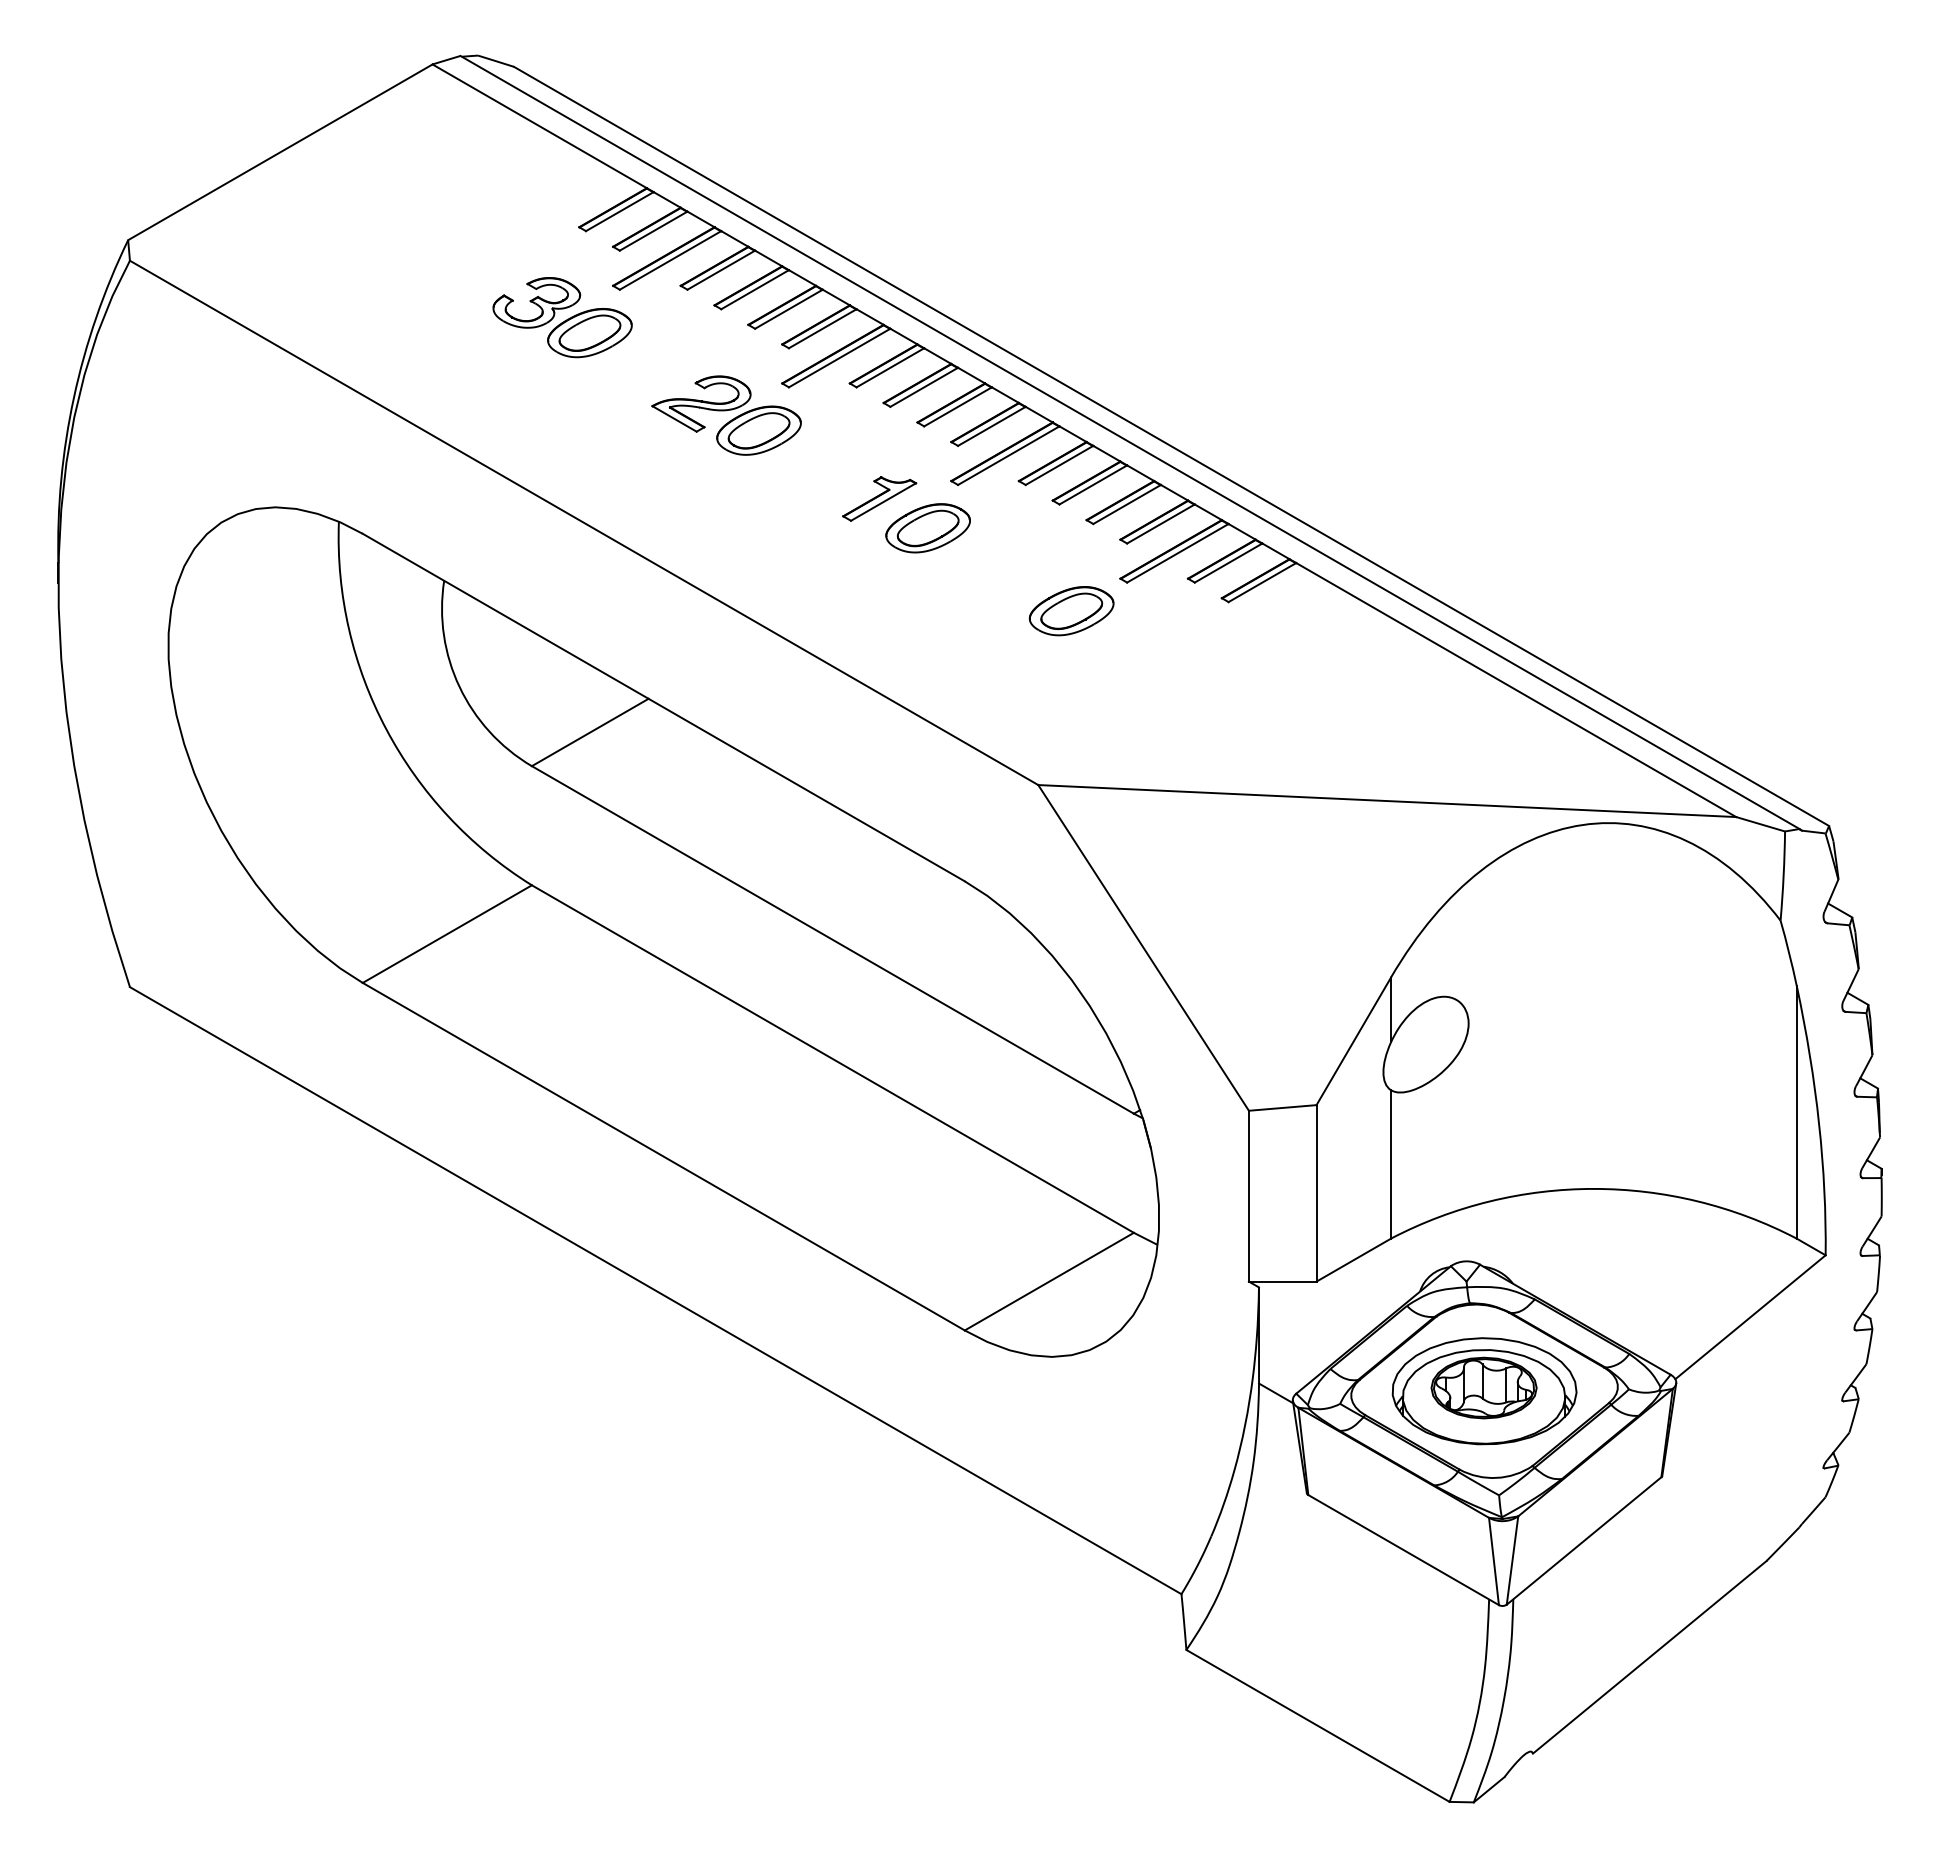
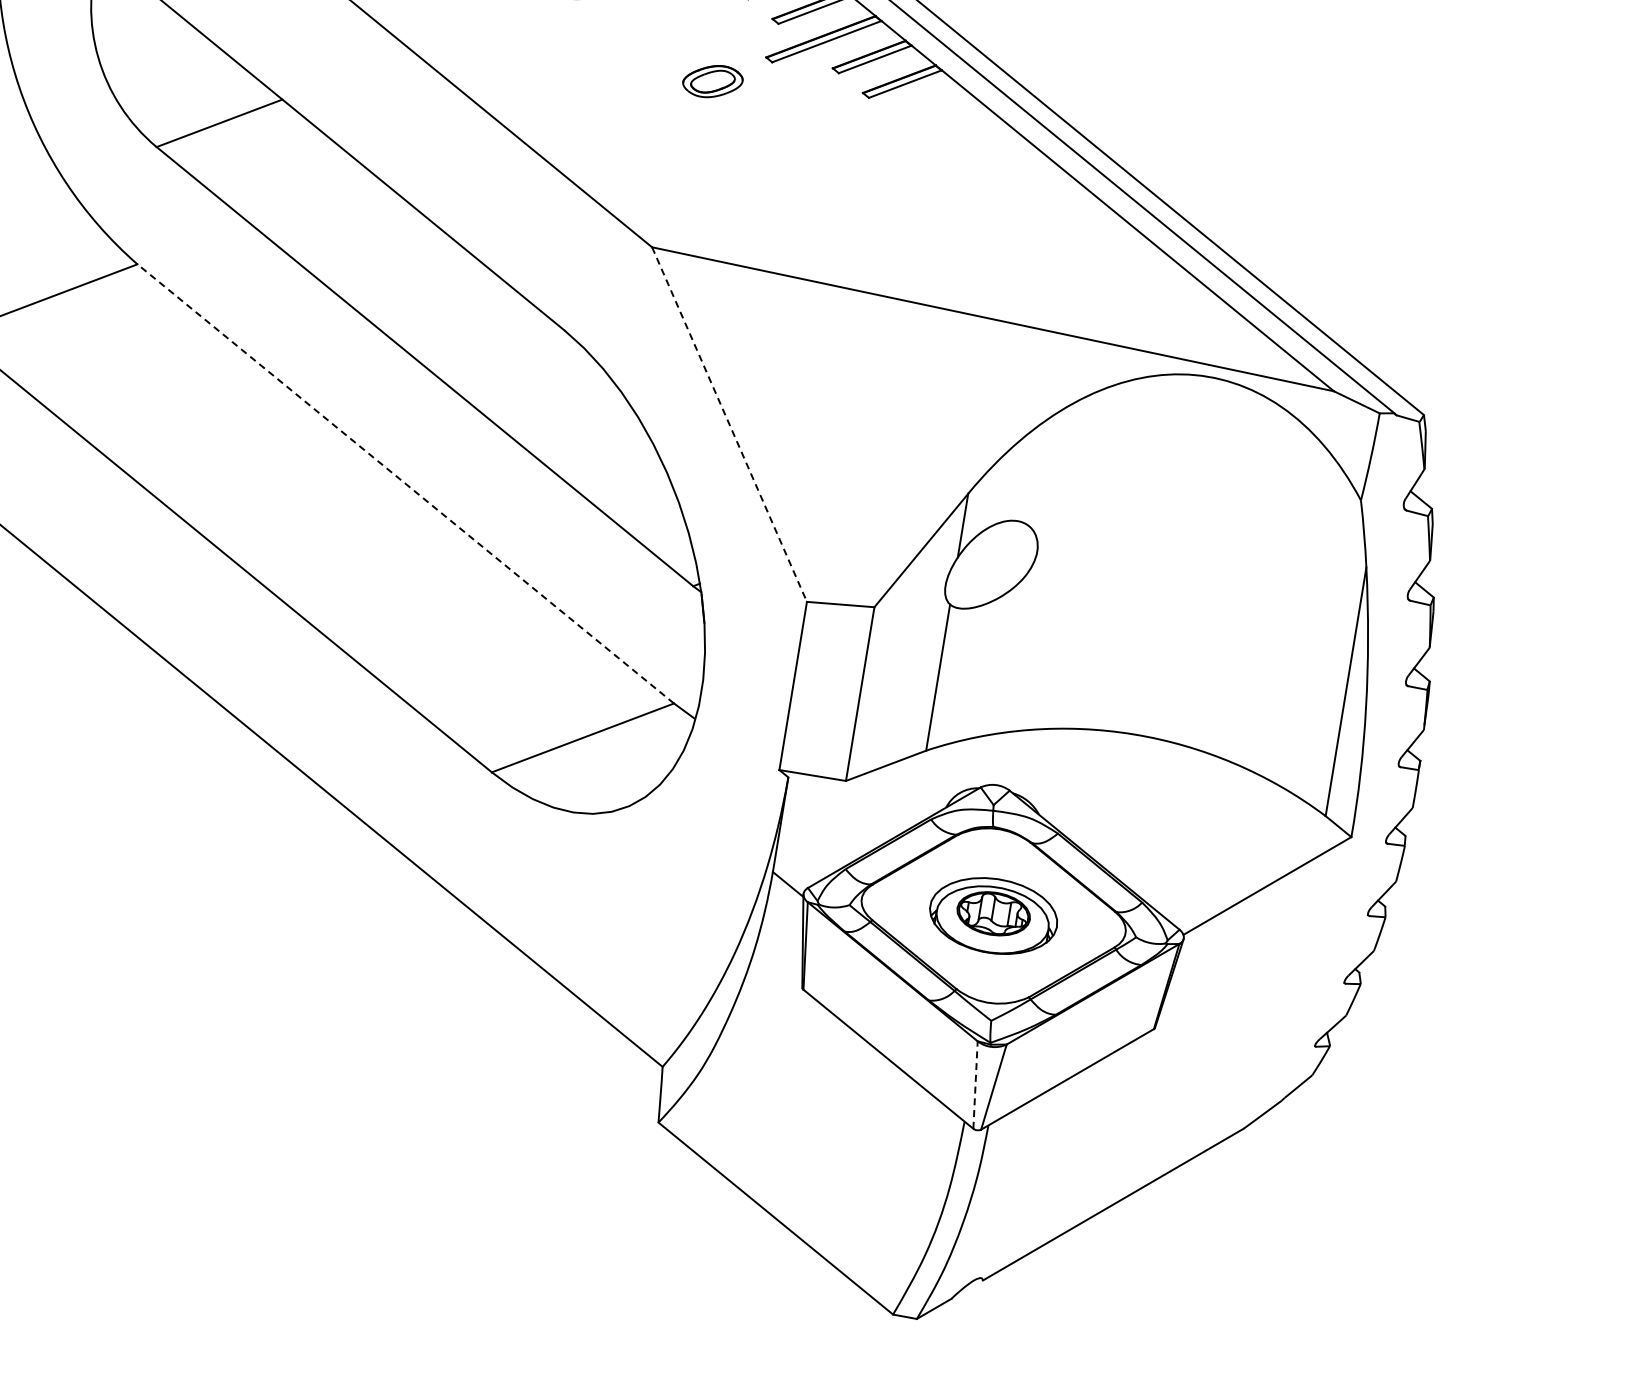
part: (1071, 611) -> (712, 81), size x0.7
line: (1143, 947) -> (729, 424), solid -> dashed
line: (832, 1059) -> (405, 484), solid -> dashed
part: (1484, 1391) -> (993, 916), size x0.7
line: (1493, 1561) -> (975, 1085), solid -> dashed

